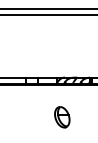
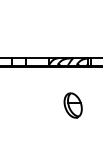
part: (62, 117) -> (73, 105), moved

